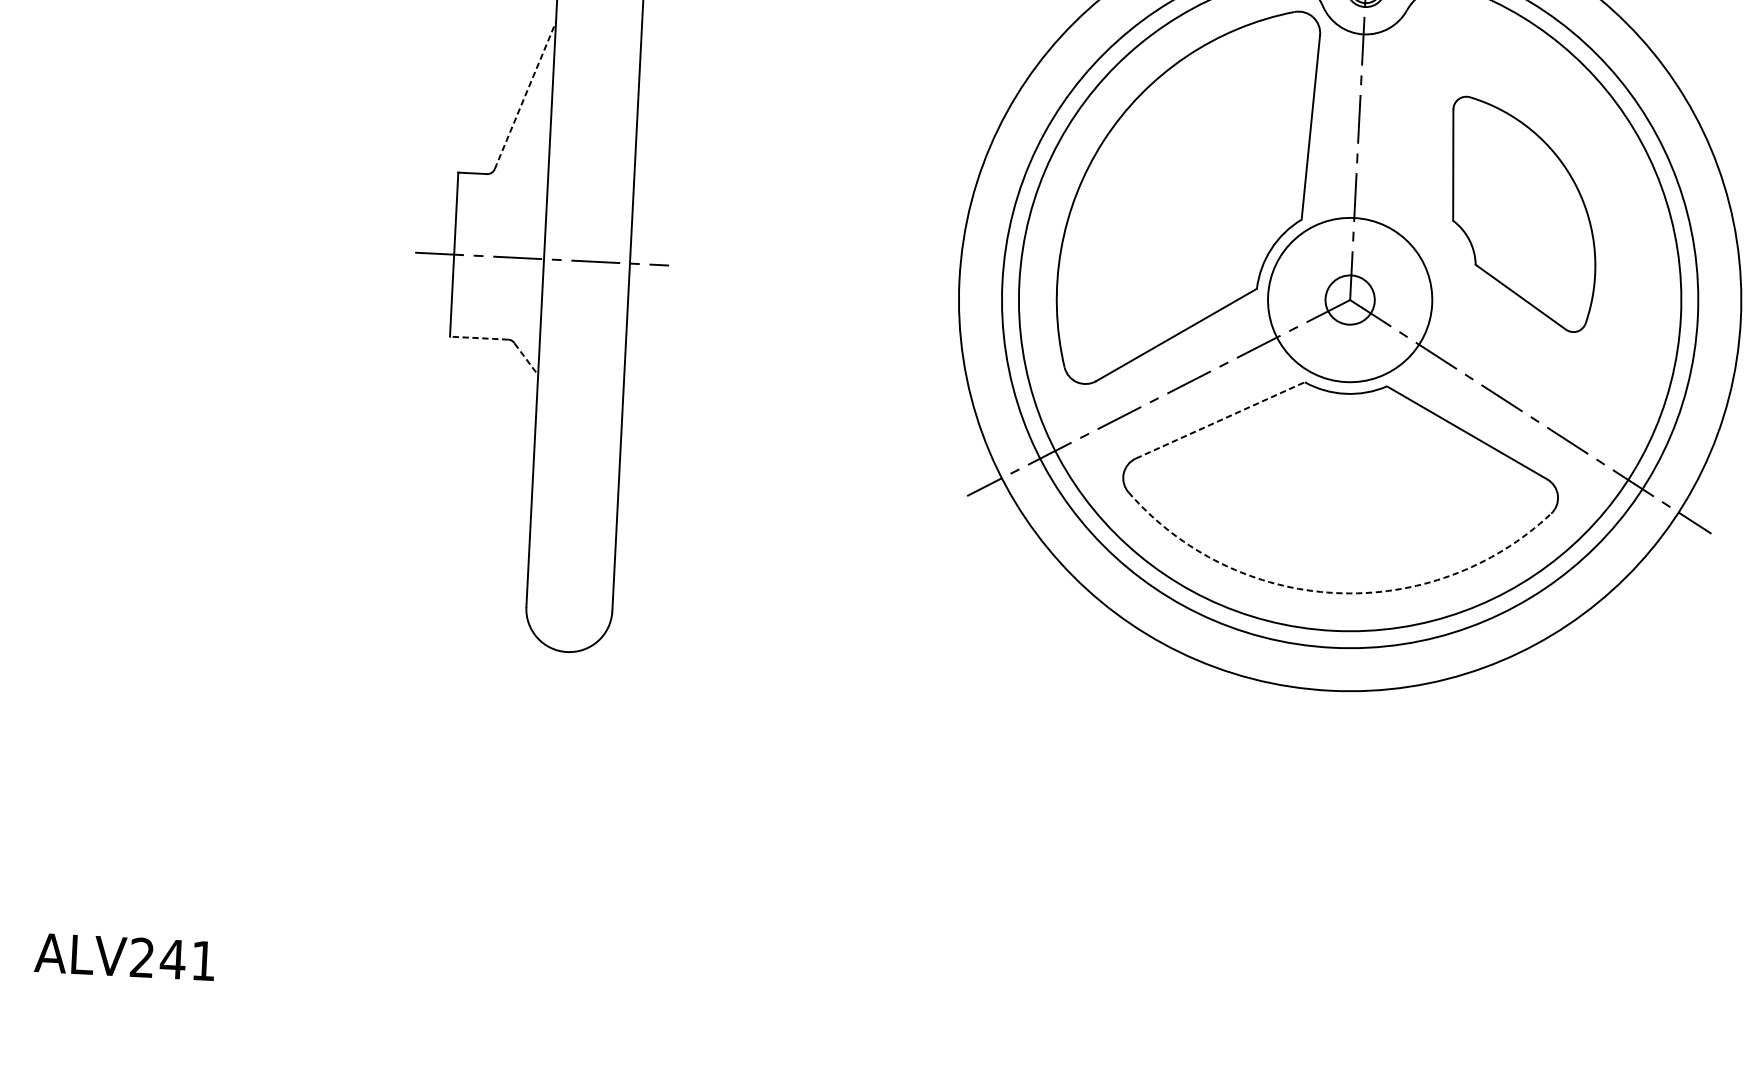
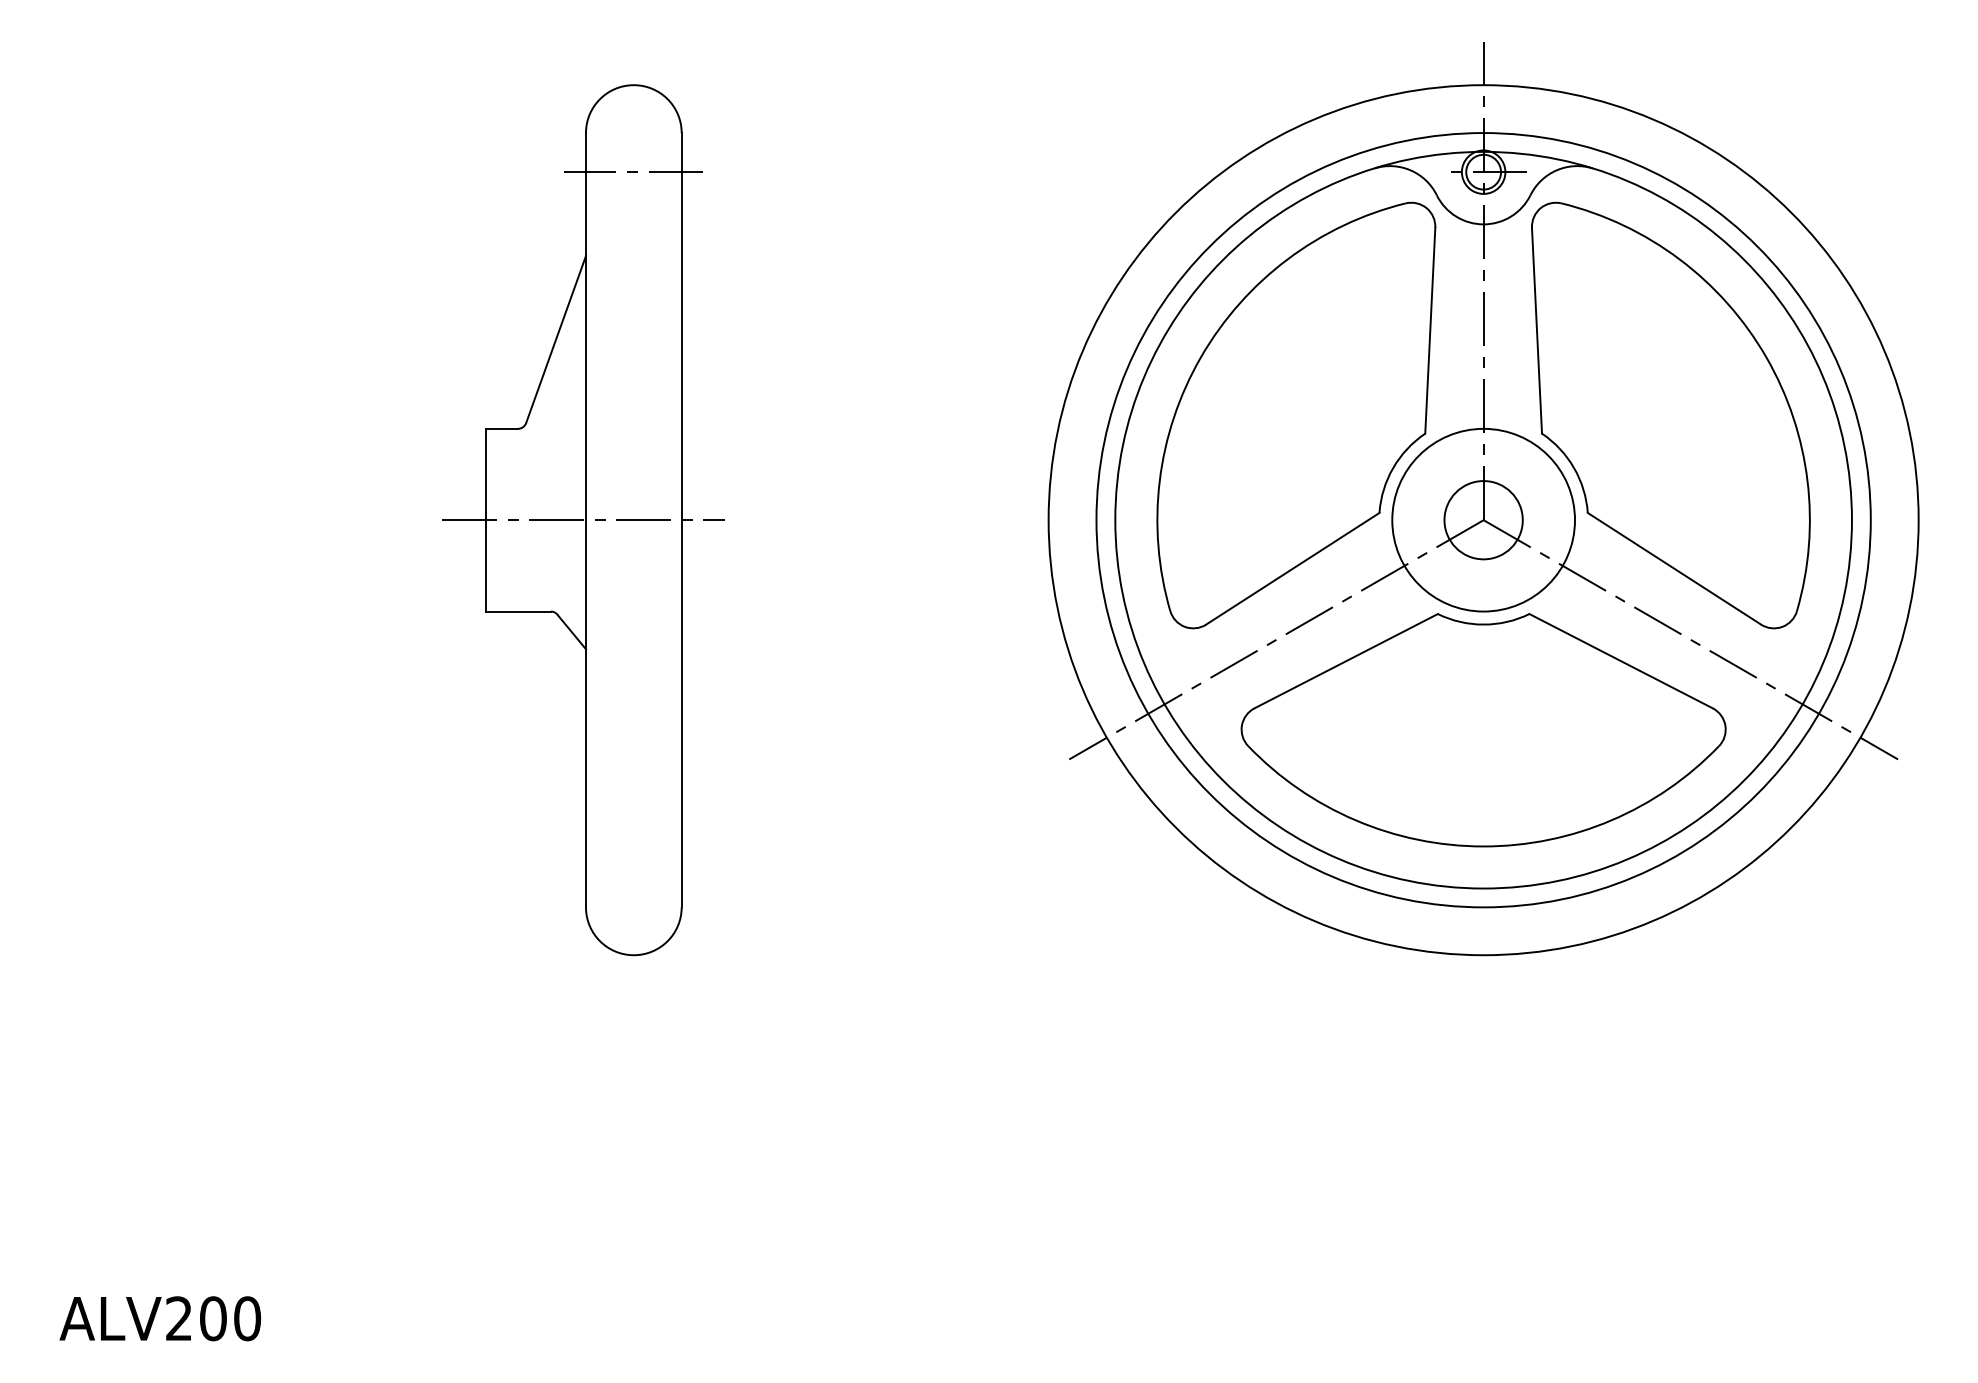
line: (525, 95) -> (556, 339), dashed -> solid
part: (1522, 214) -> (1670, 415), size x1.67
circle: (1350, 300) -> (1483, 520), size x1.43
line: (478, 338) -> (517, 611), dashed -> solid
line: (526, 359) -> (572, 632), dashed -> solid
line: (1220, 419) -> (1346, 660), dashed -> solid
arc: (1335, 593) -> (1483, 846), dashed -> solid
text: (188, 959) -> (230, 1318), ALV241 -> ALV200

